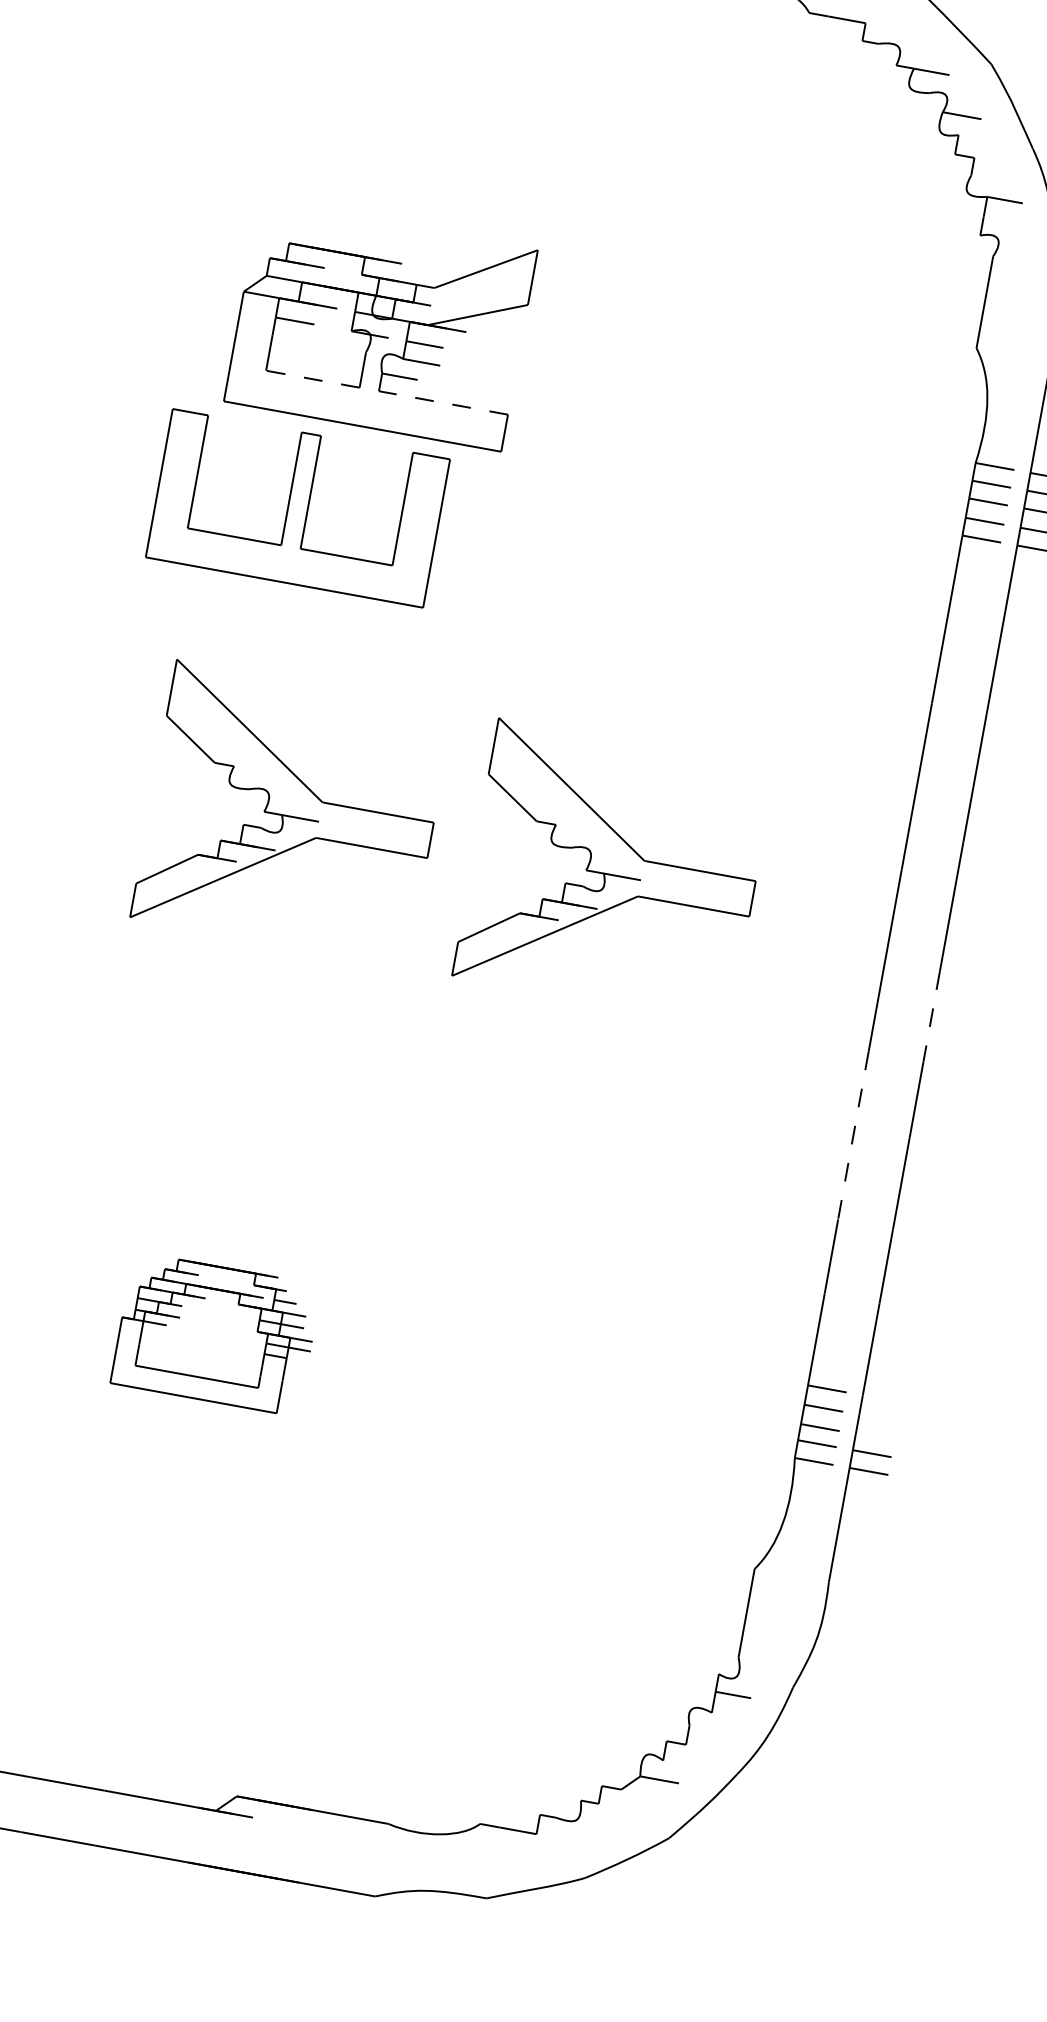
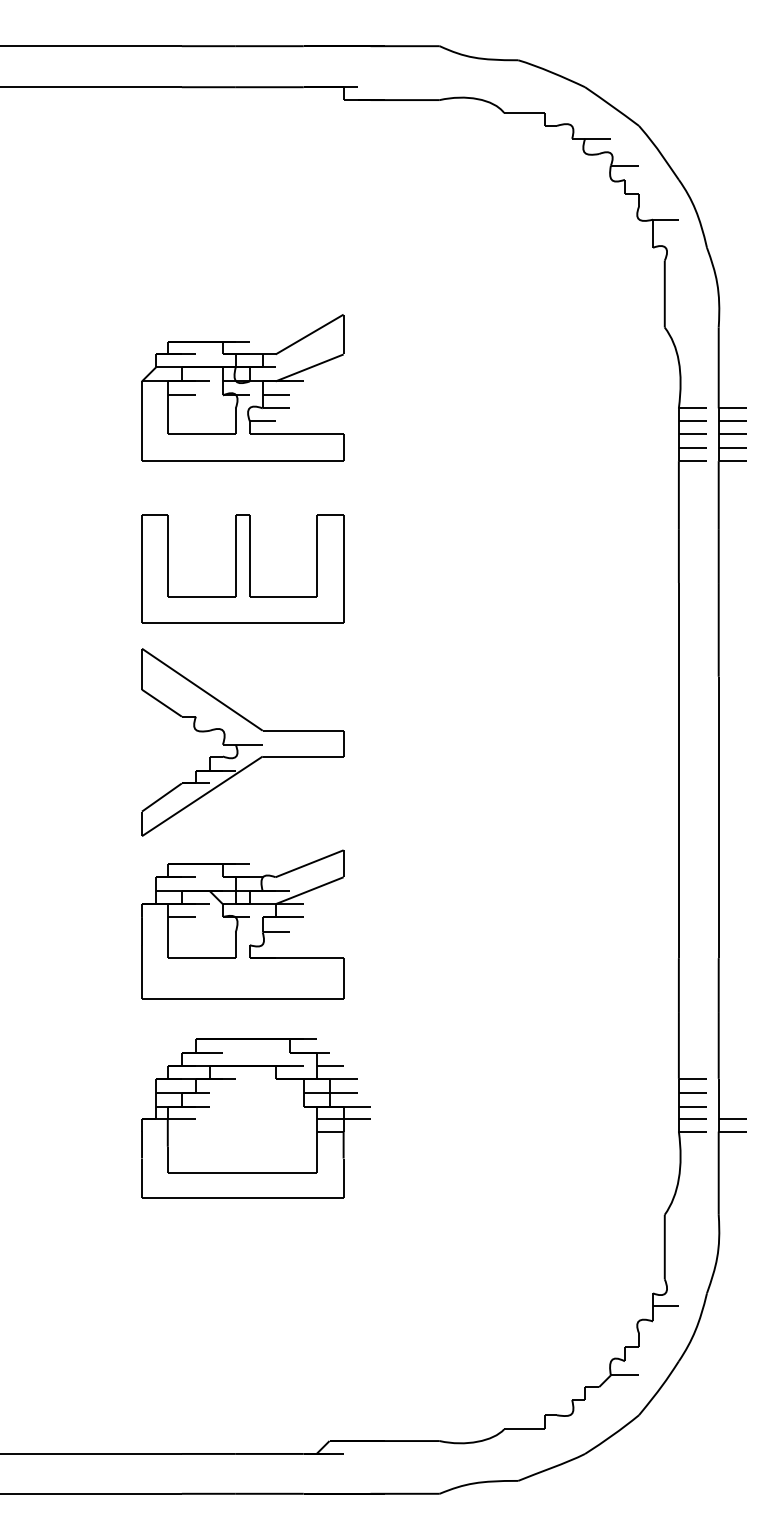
line: (312, 379) -> (201, 434), dashed -> solid
line: (443, 403) -> (296, 434), dashed -> solid
part: (297, 507) -> (242, 568), moved
part: (613, 872) -> (476, 742), removed
line: (931, 1016) -> (718, 803), dashed -> solid
part: (246, 1063) -> (242, 924), added
line: (852, 1135) -> (678, 897), dashed -> solid
part: (215, 1334) -> (255, 1118), size x1.67

